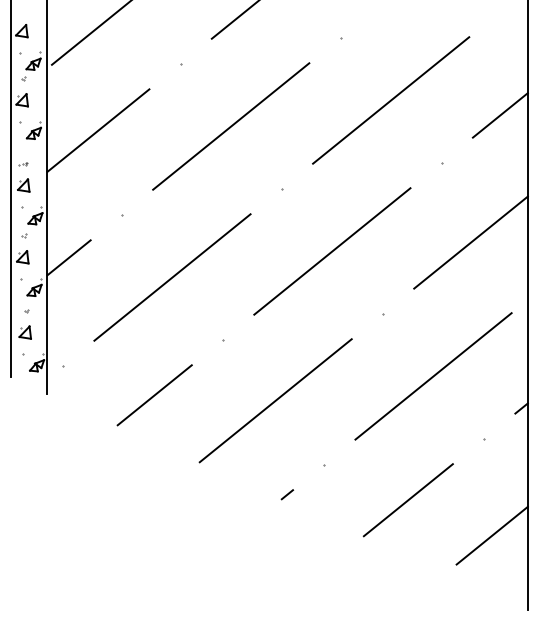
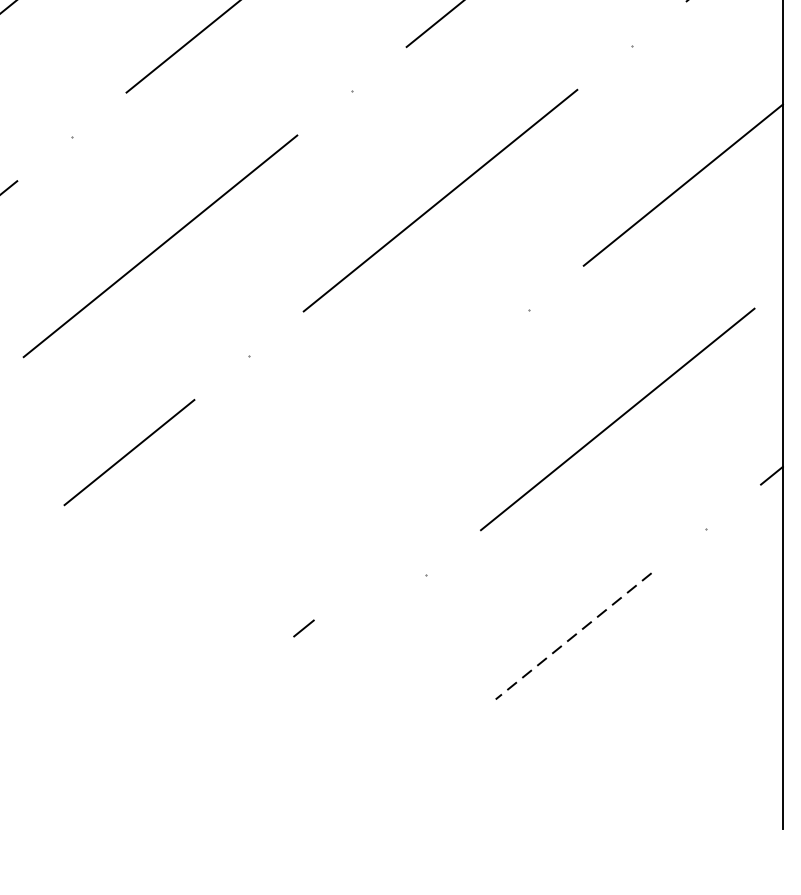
line: (275, 400) -> (340, 461), removed
line: (287, 494) -> (304, 628), moved
line: (408, 500) -> (573, 636), solid -> dashed
line: (491, 535) -> (719, 698), removed

